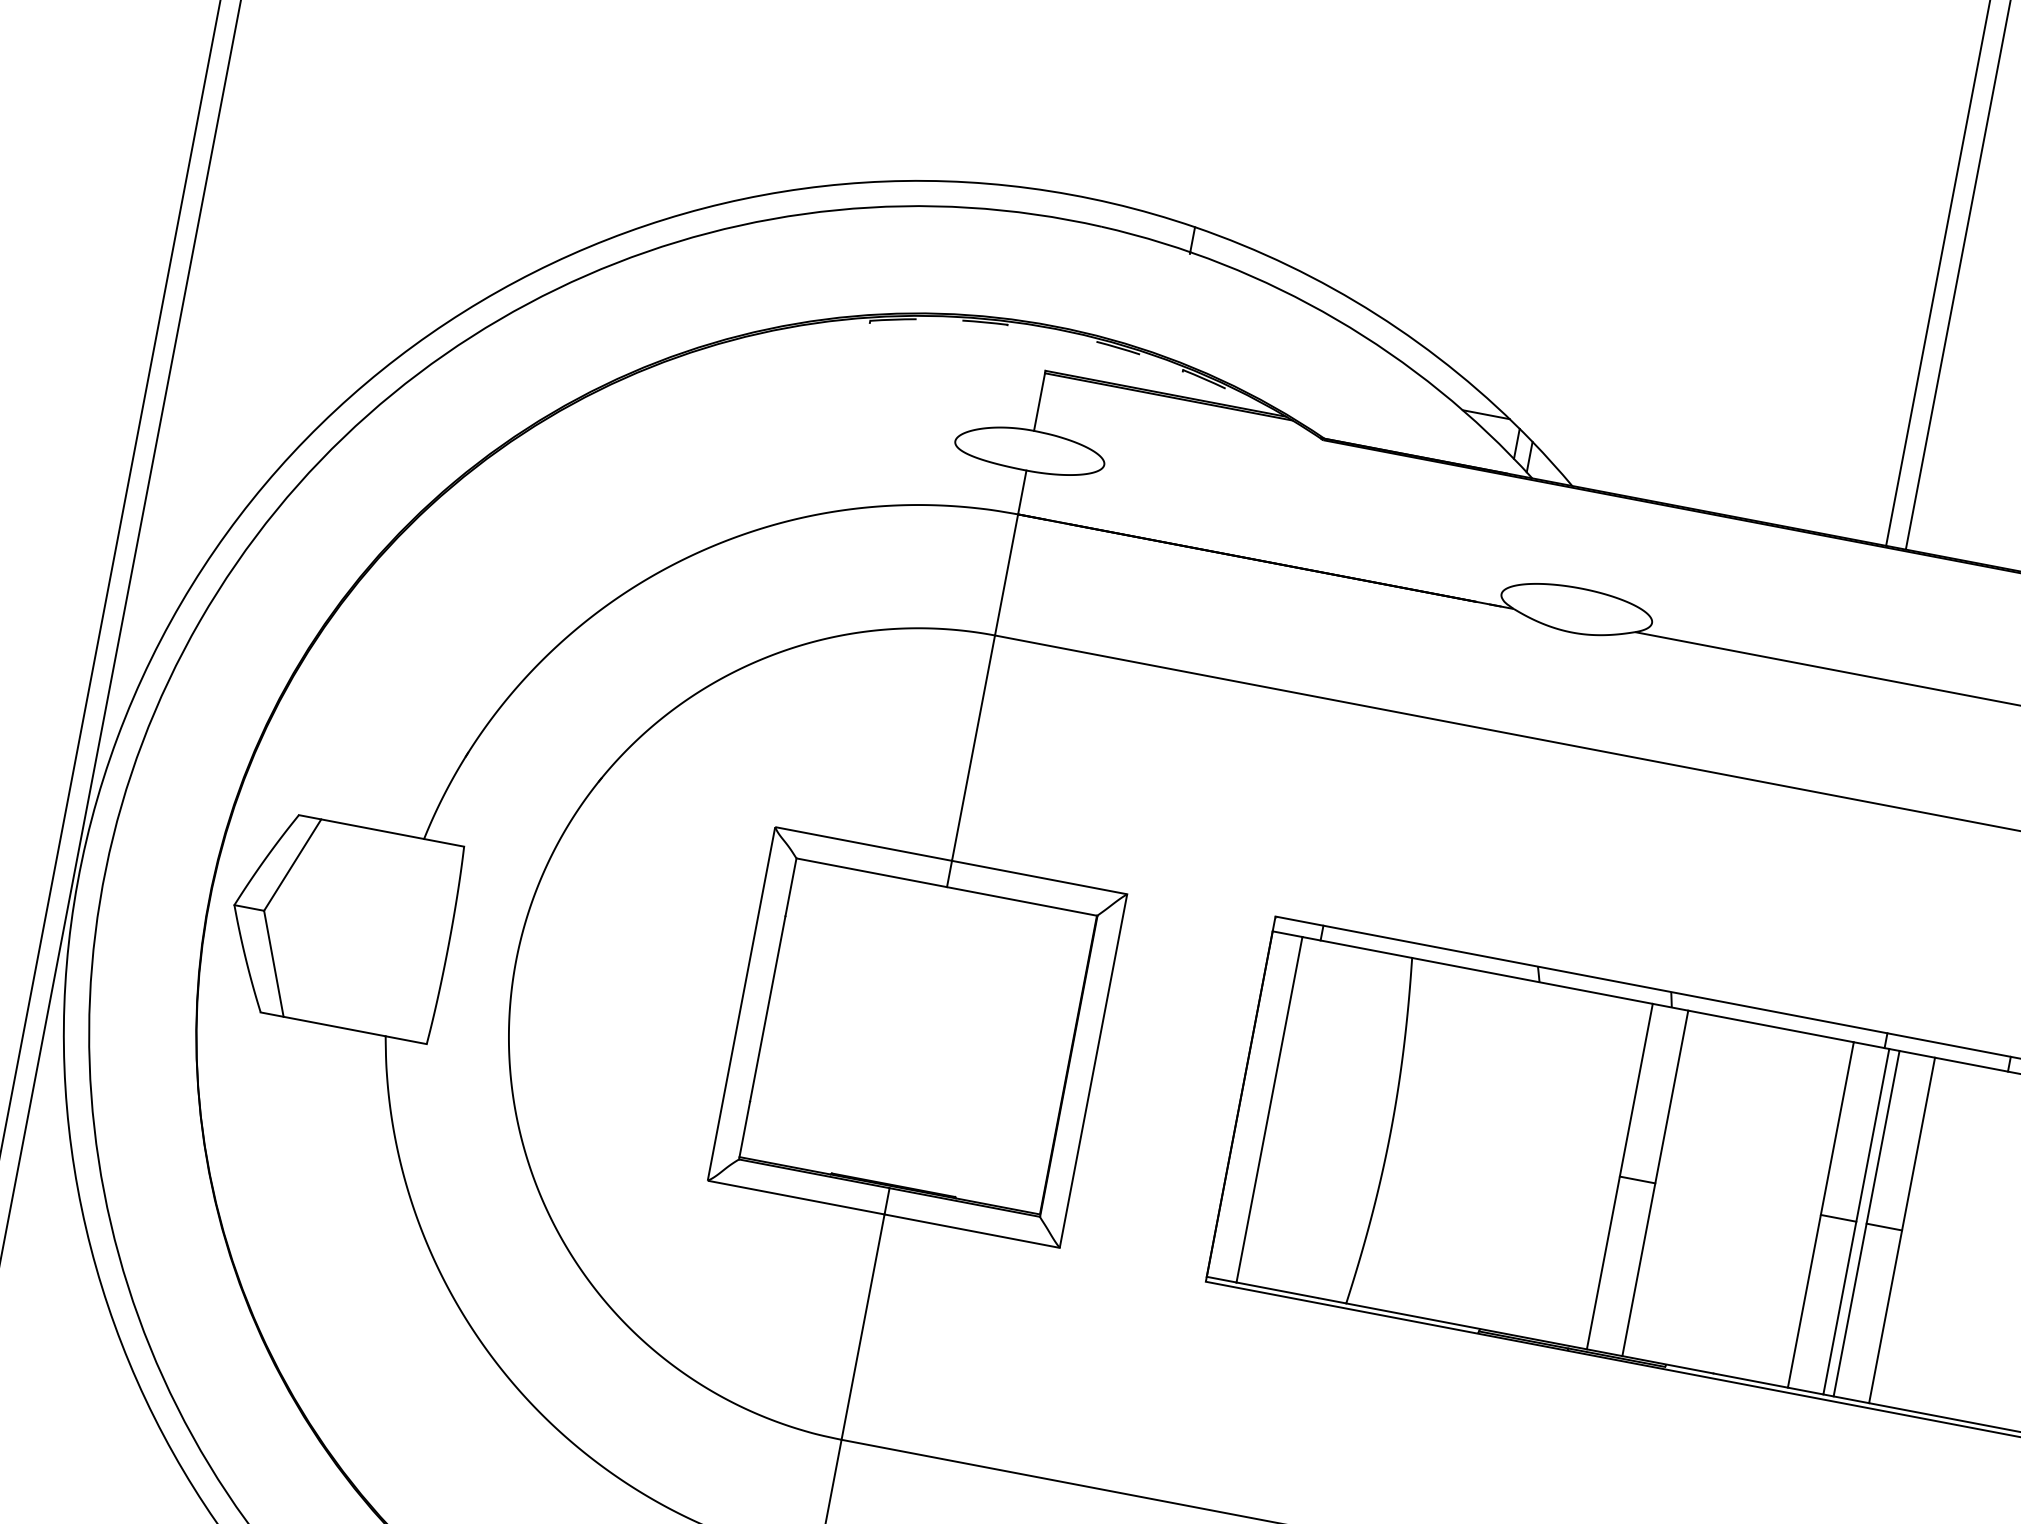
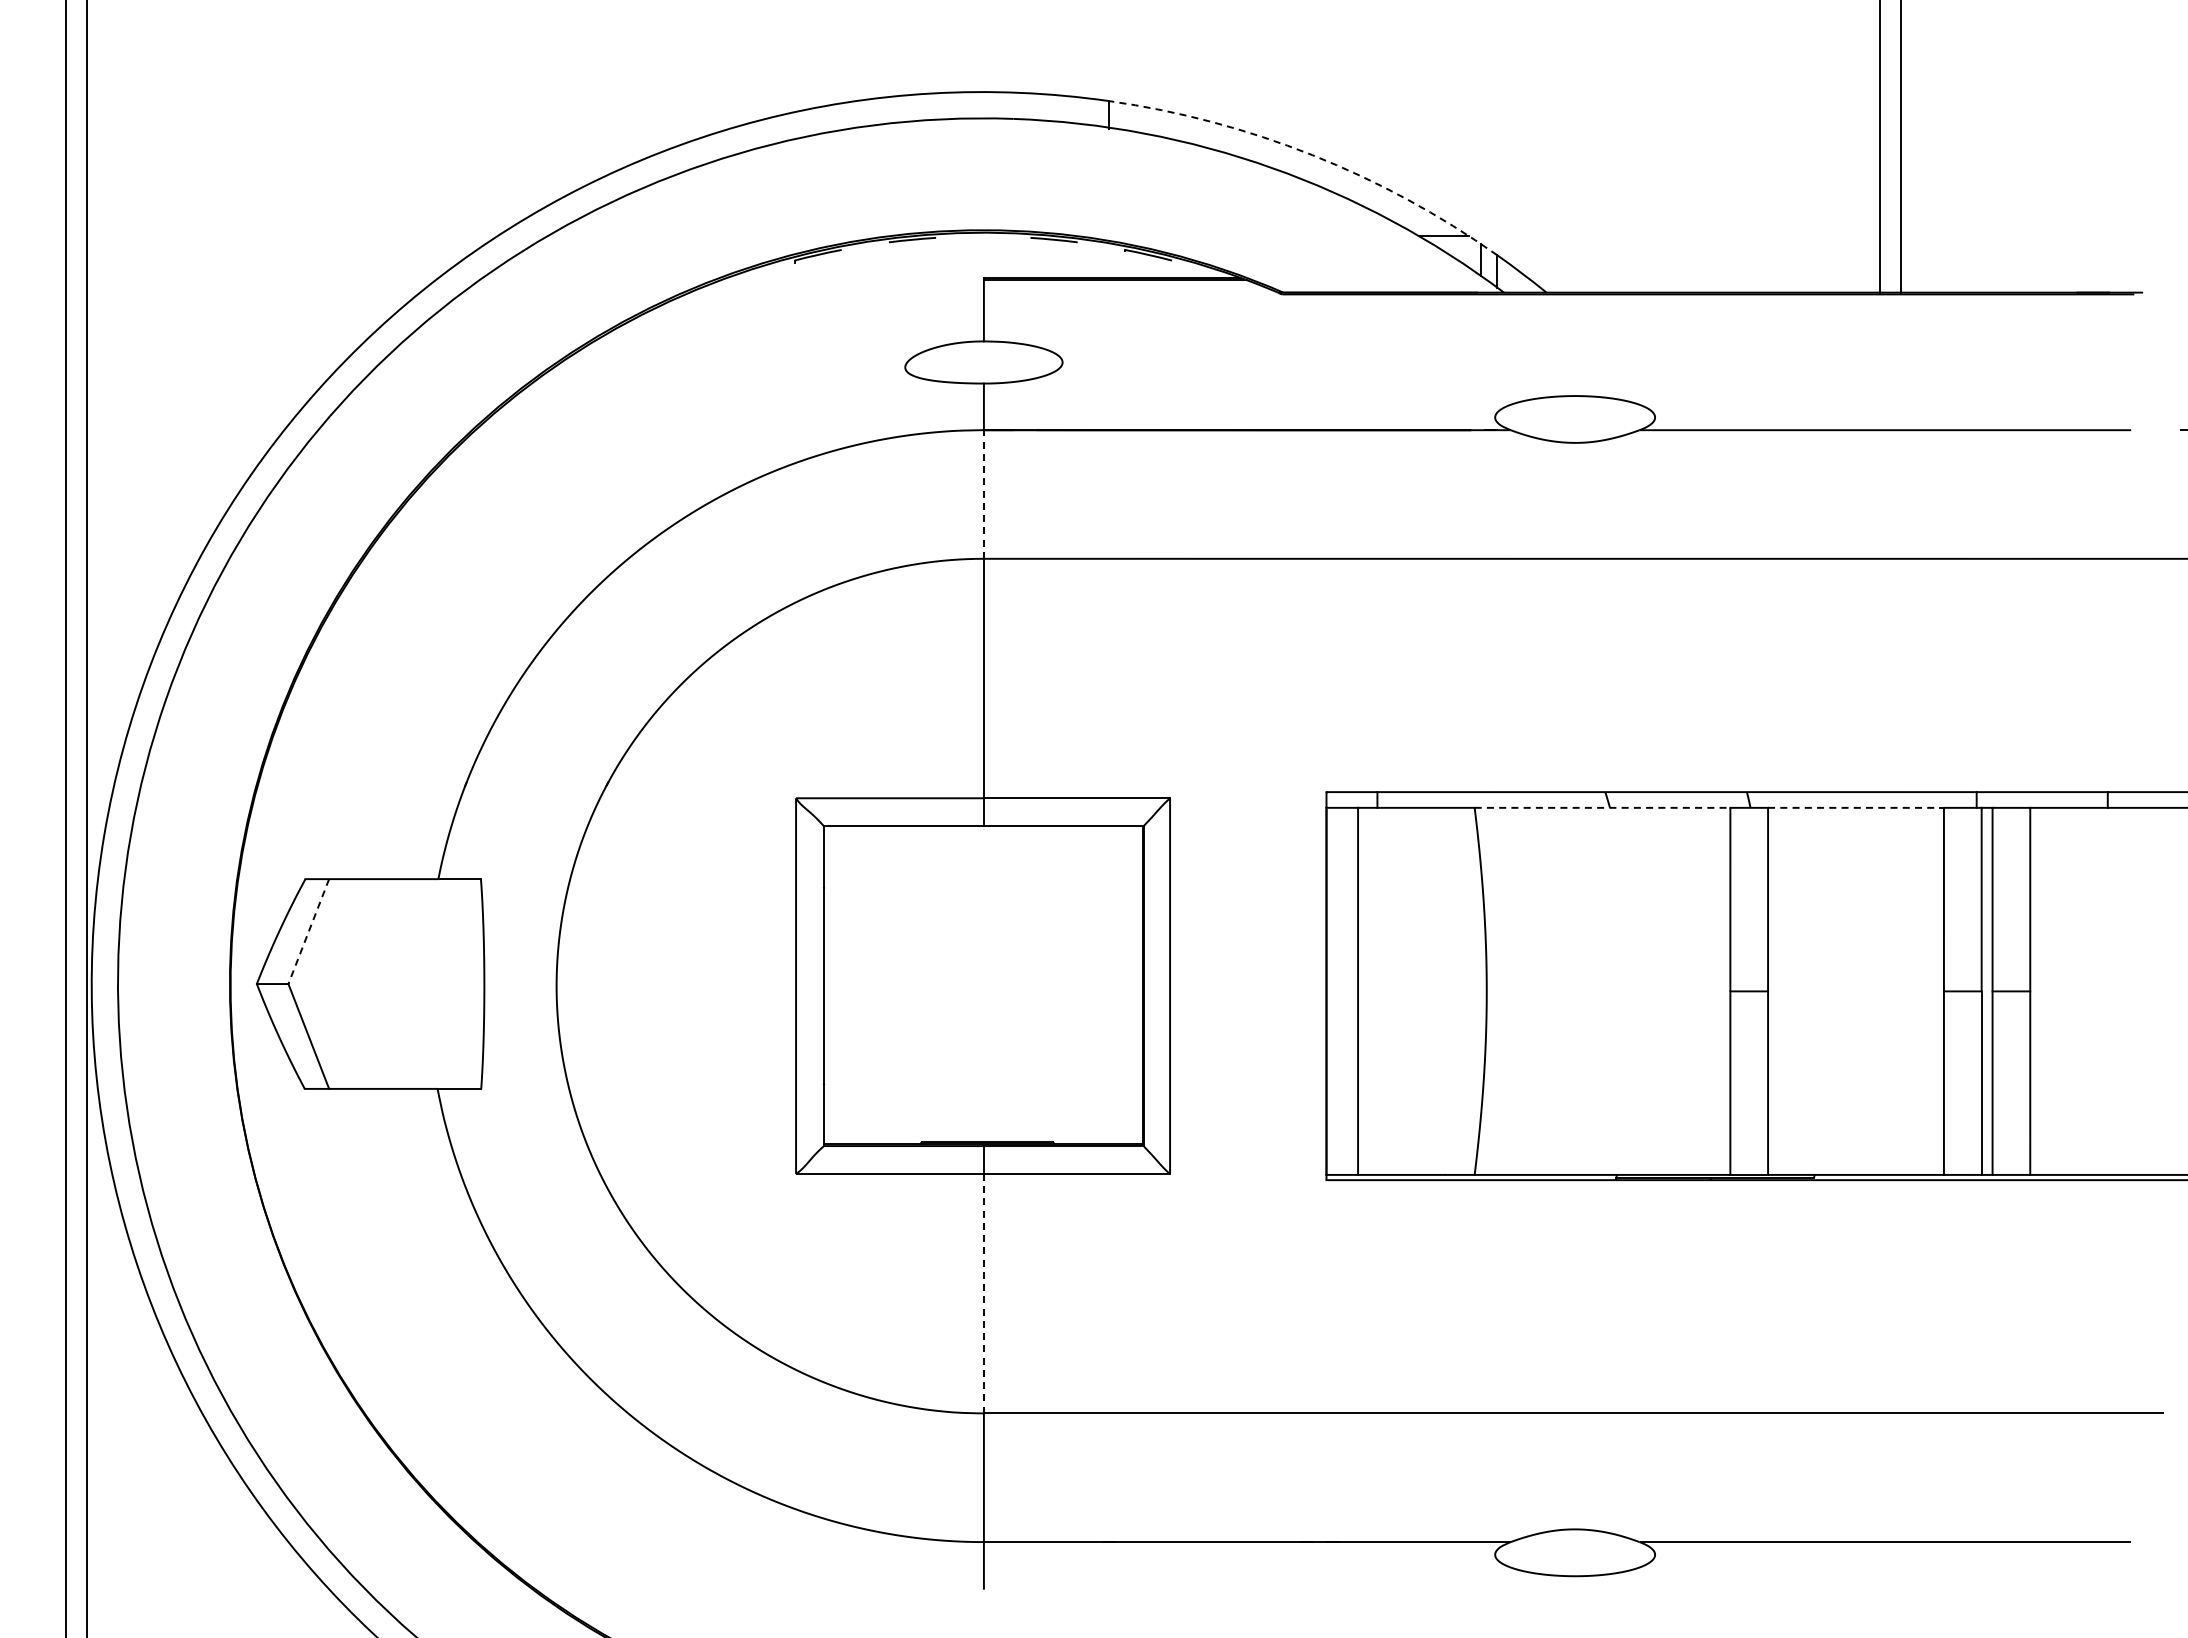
arc: (1376, 314) -> (1312, 155), solid -> dashed
line: (1006, 574) -> (983, 494), solid -> dashed
line: (292, 865) -> (308, 932), solid -> dashed
line: (1532, 980) -> (1602, 807), solid -> dashed
line: (1771, 1026) -> (1856, 807), solid -> dashed
line: (862, 1326) -> (983, 1293), solid -> dashed

